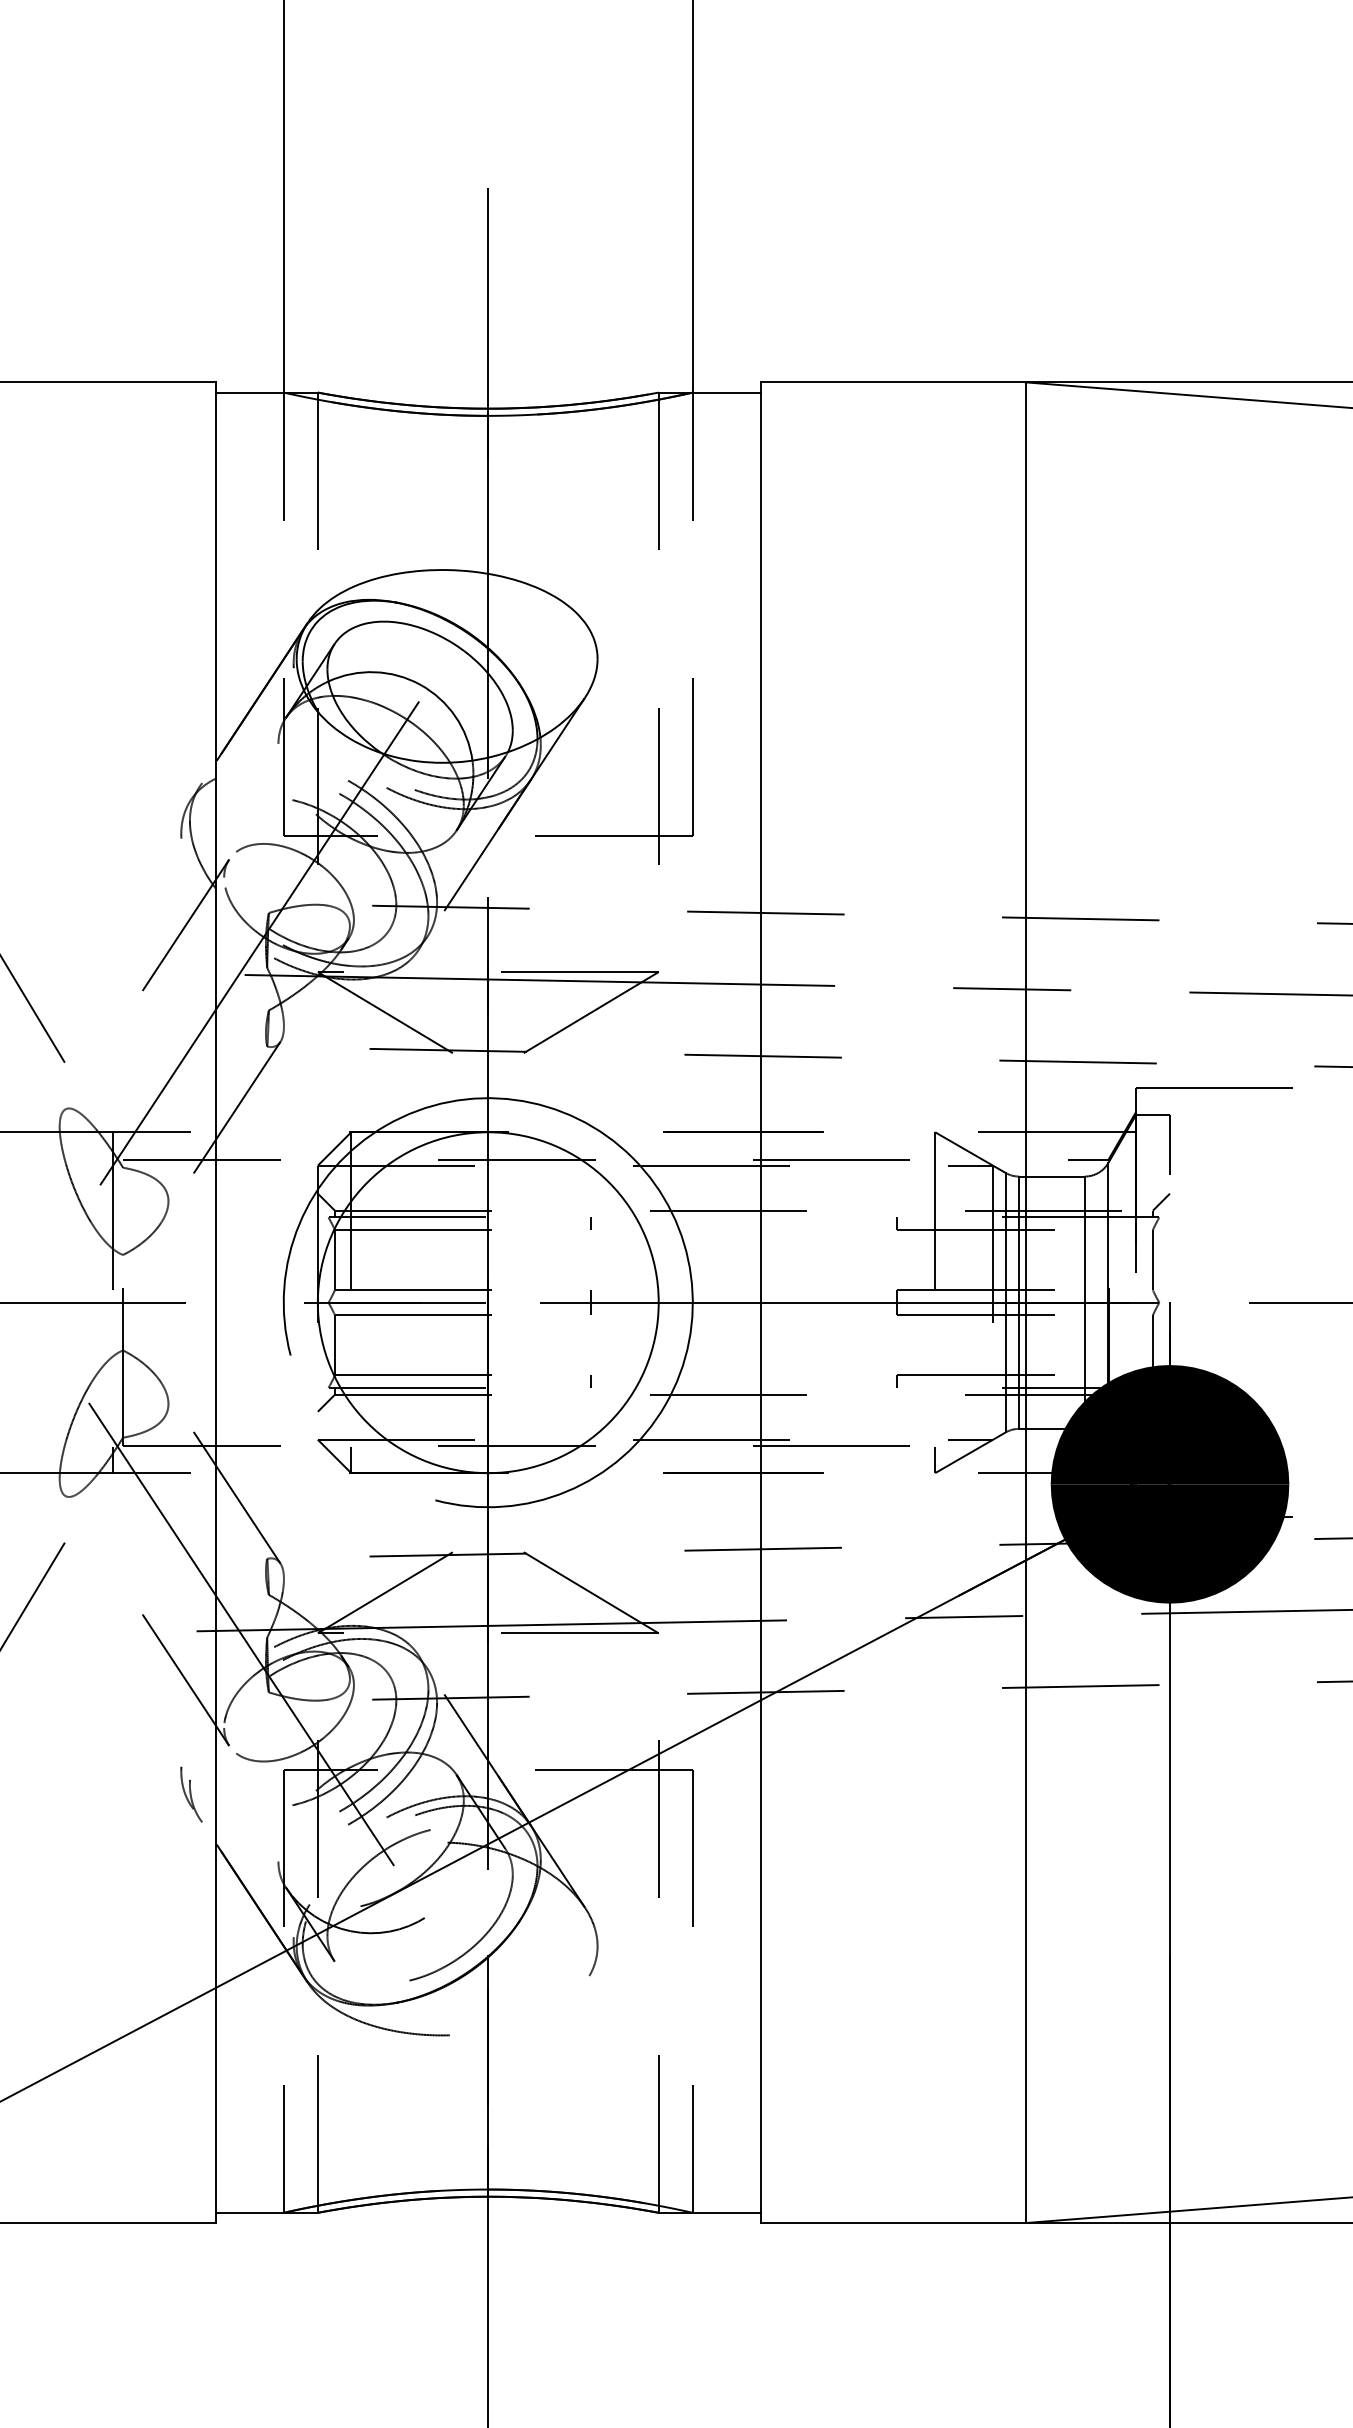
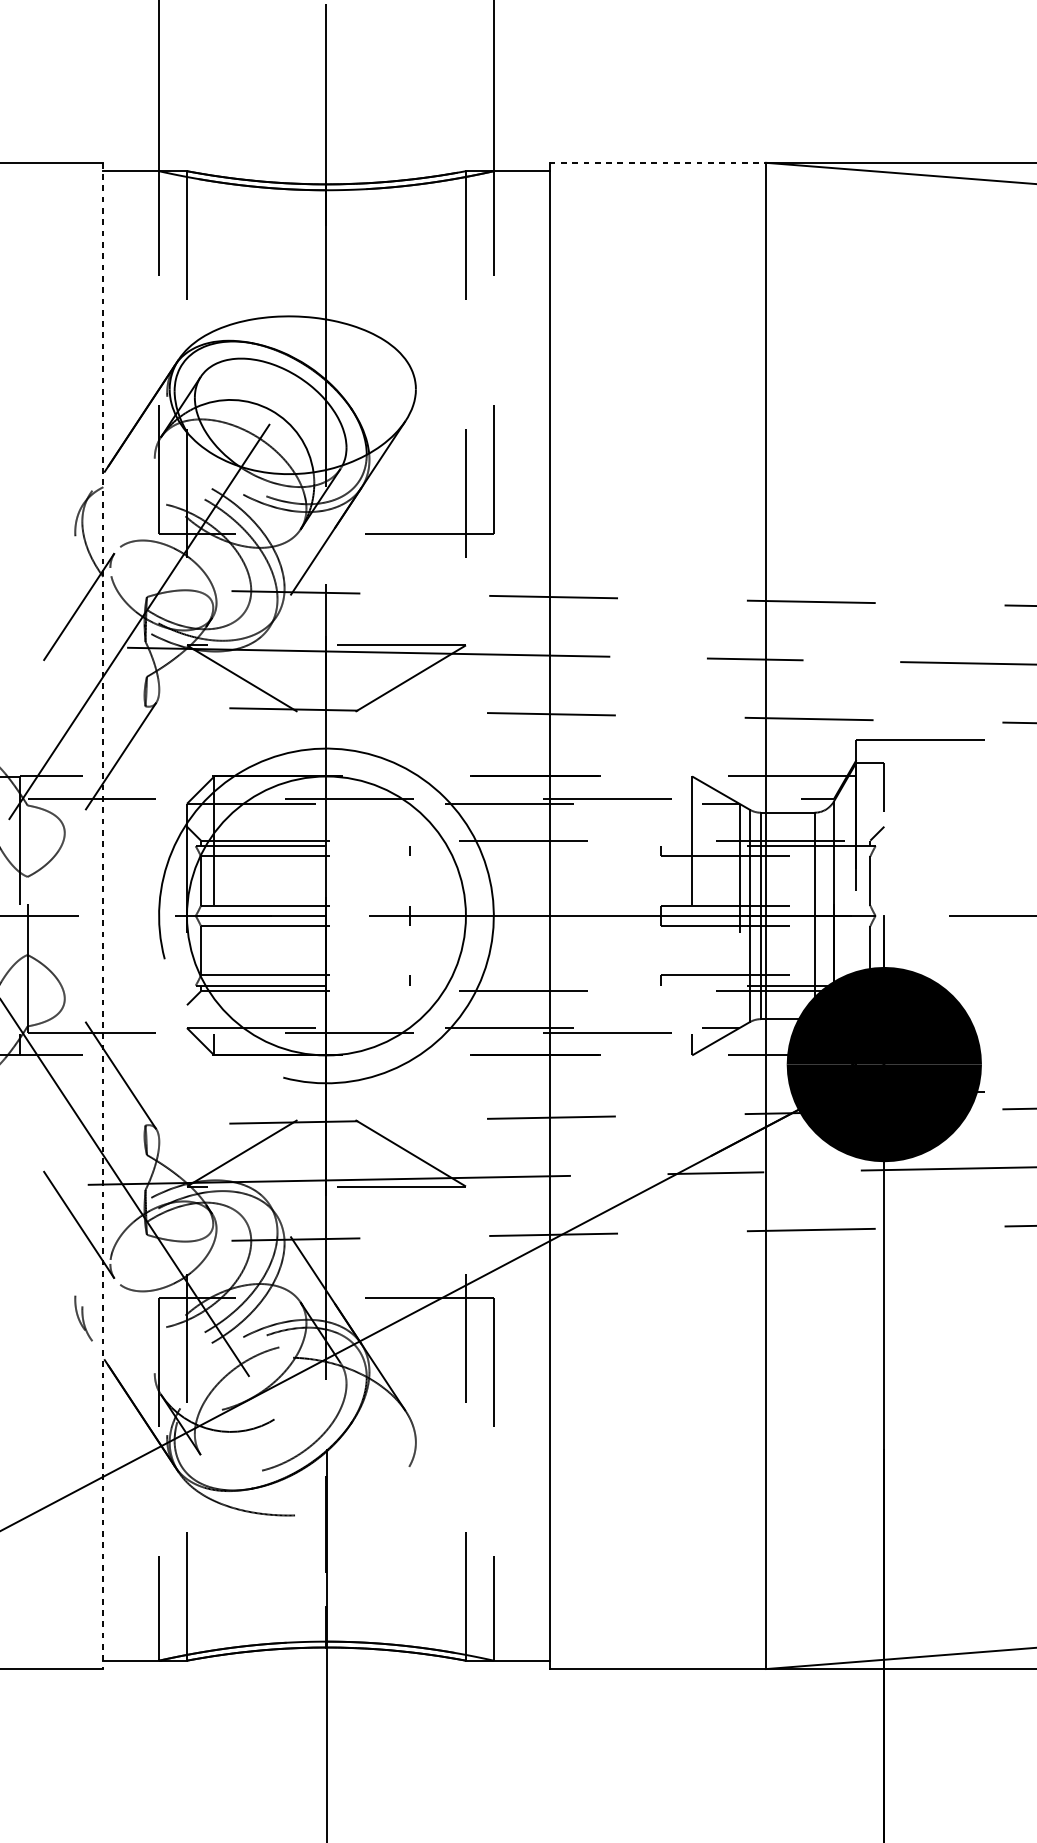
line: (893, 382) -> (658, 162), solid -> dashed
line: (215, 1303) -> (103, 916), solid -> dashed

